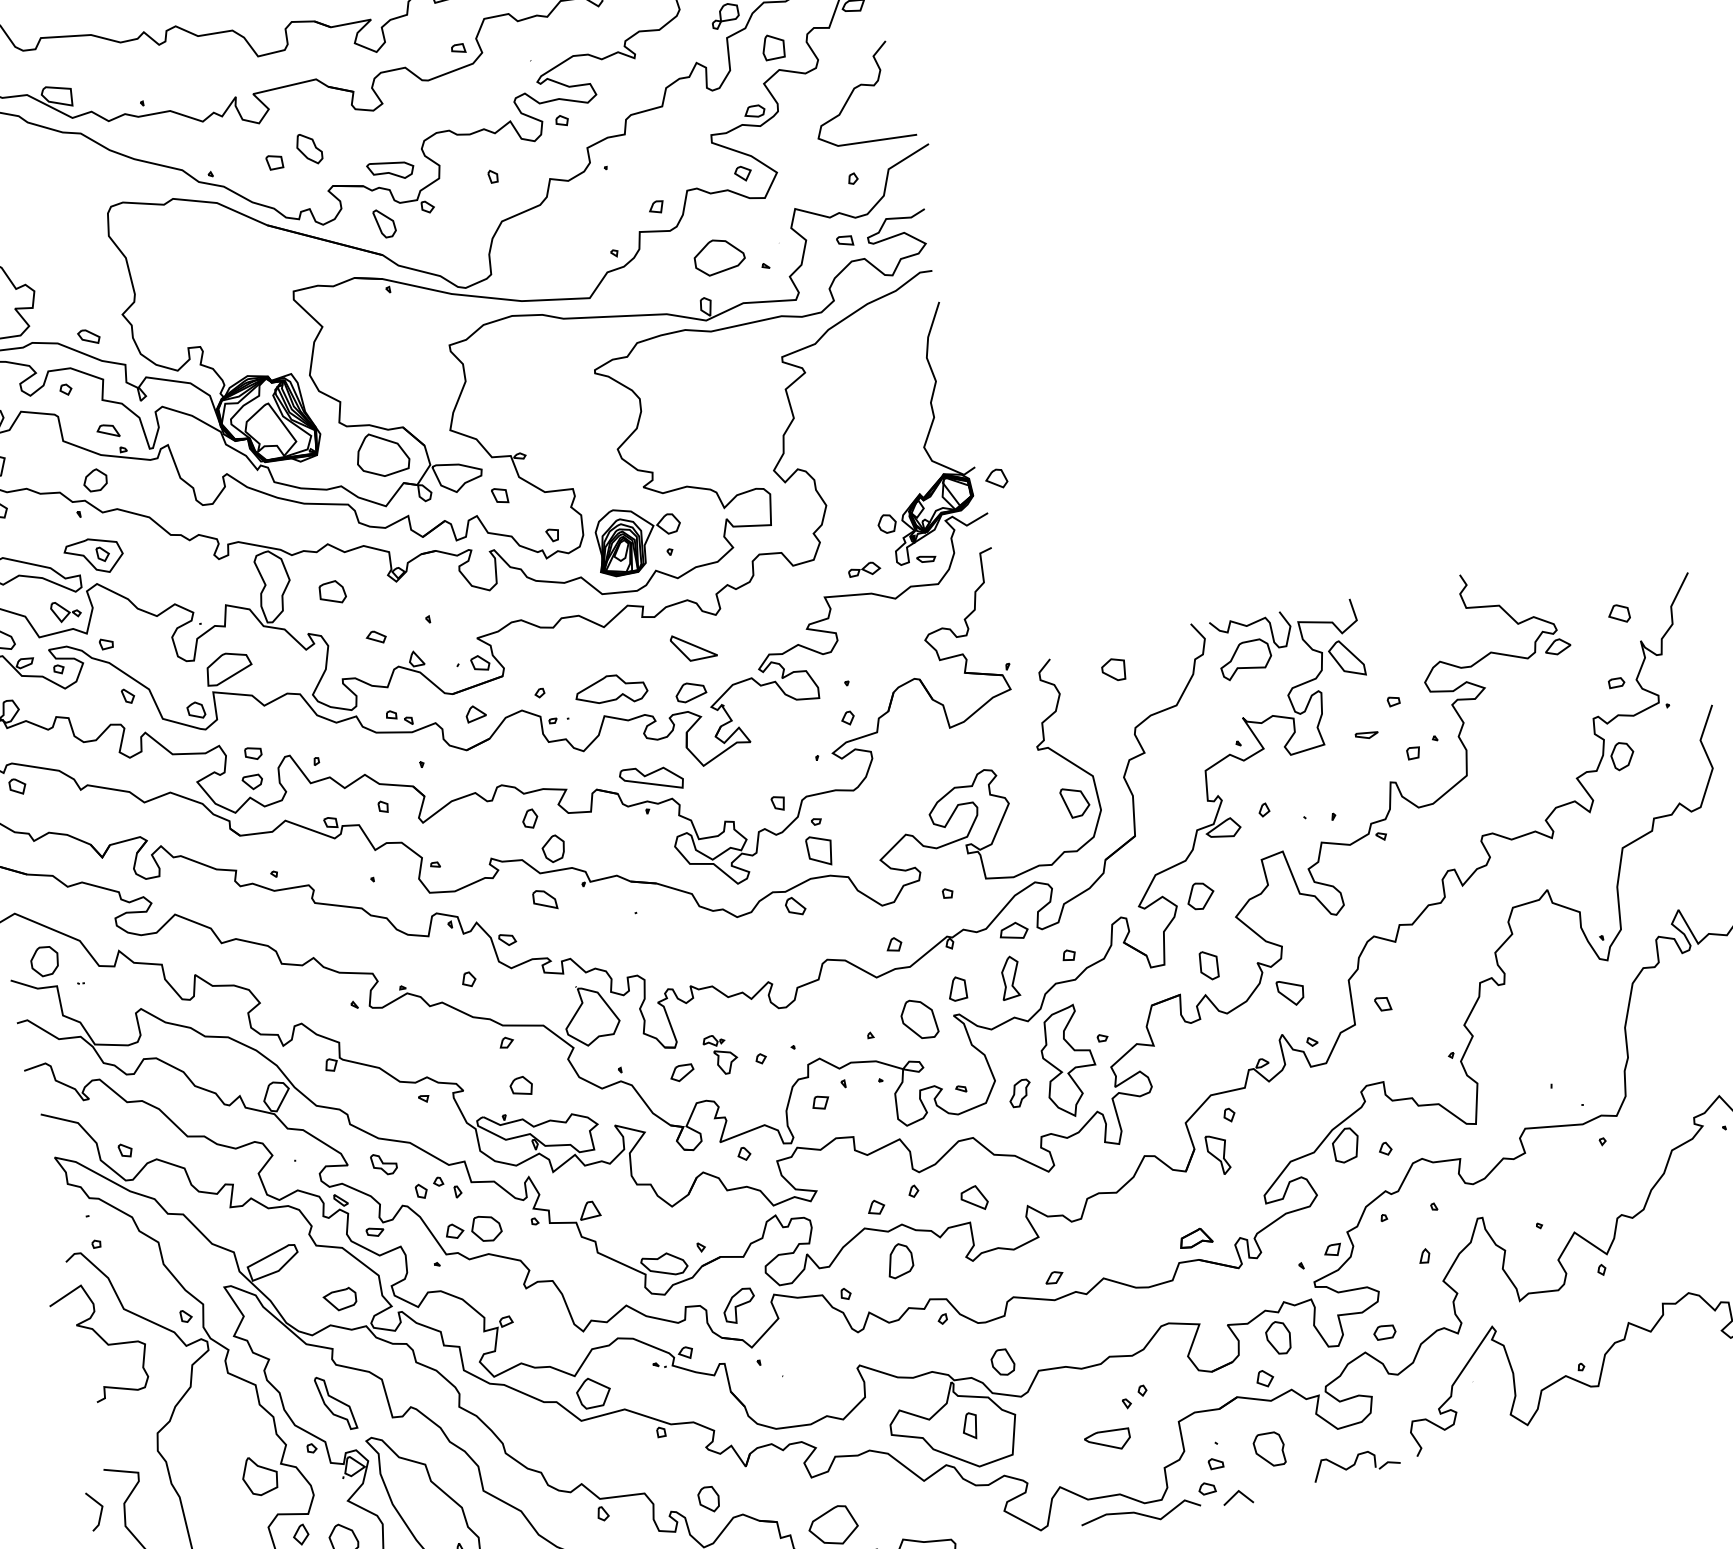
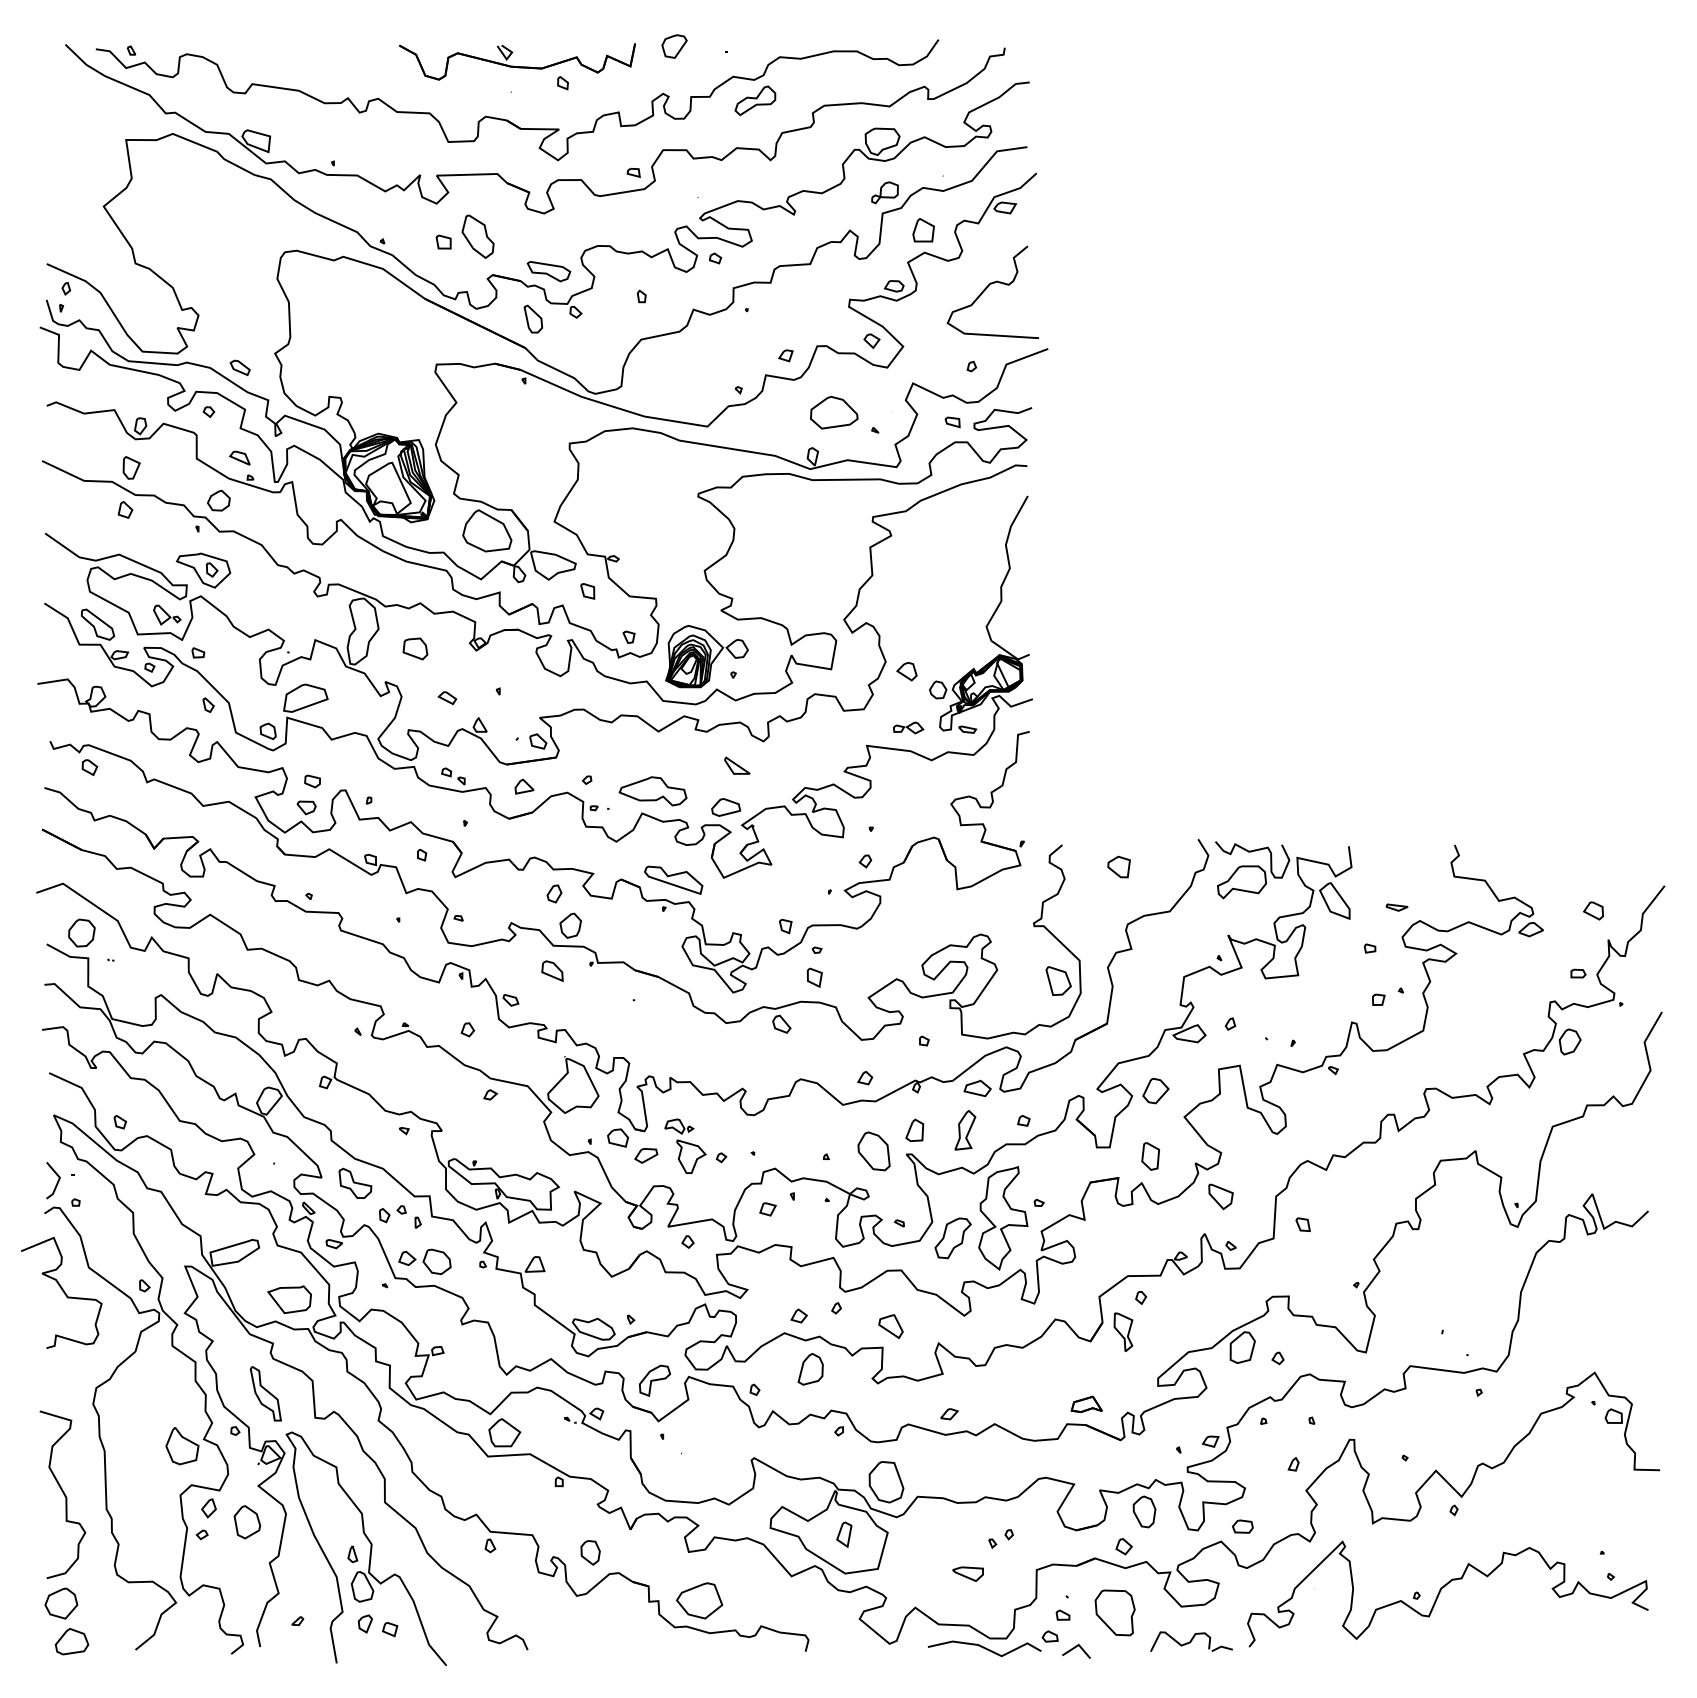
part: (308, 148) -> (477, 236), size x1.43
part: (995, 479) -> (906, 671), moved
part: (693, 645) -> (737, 765), size x0.62
part: (1366, 735) -> (1396, 907), moved
part: (819, 850) -> (814, 977), size x0.62
part: (720, 1053) -> (685, 1145), size x1.43
part: (520, 1086) -> (617, 1137), moved
part: (1019, 1093) -> (952, 1238), size x1.67
part: (384, 1163) -> (355, 1182), size x1.43
part: (340, 1299) -> (289, 1299), size x1.43
part: (1003, 1362) -> (886, 1482), size x1.67
part: (1107, 1440) -> (967, 1573), size x0.71
part: (1269, 1449) -> (1114, 1612), size x1.43
line: (100, 1509) -> (57, 1180), moved

